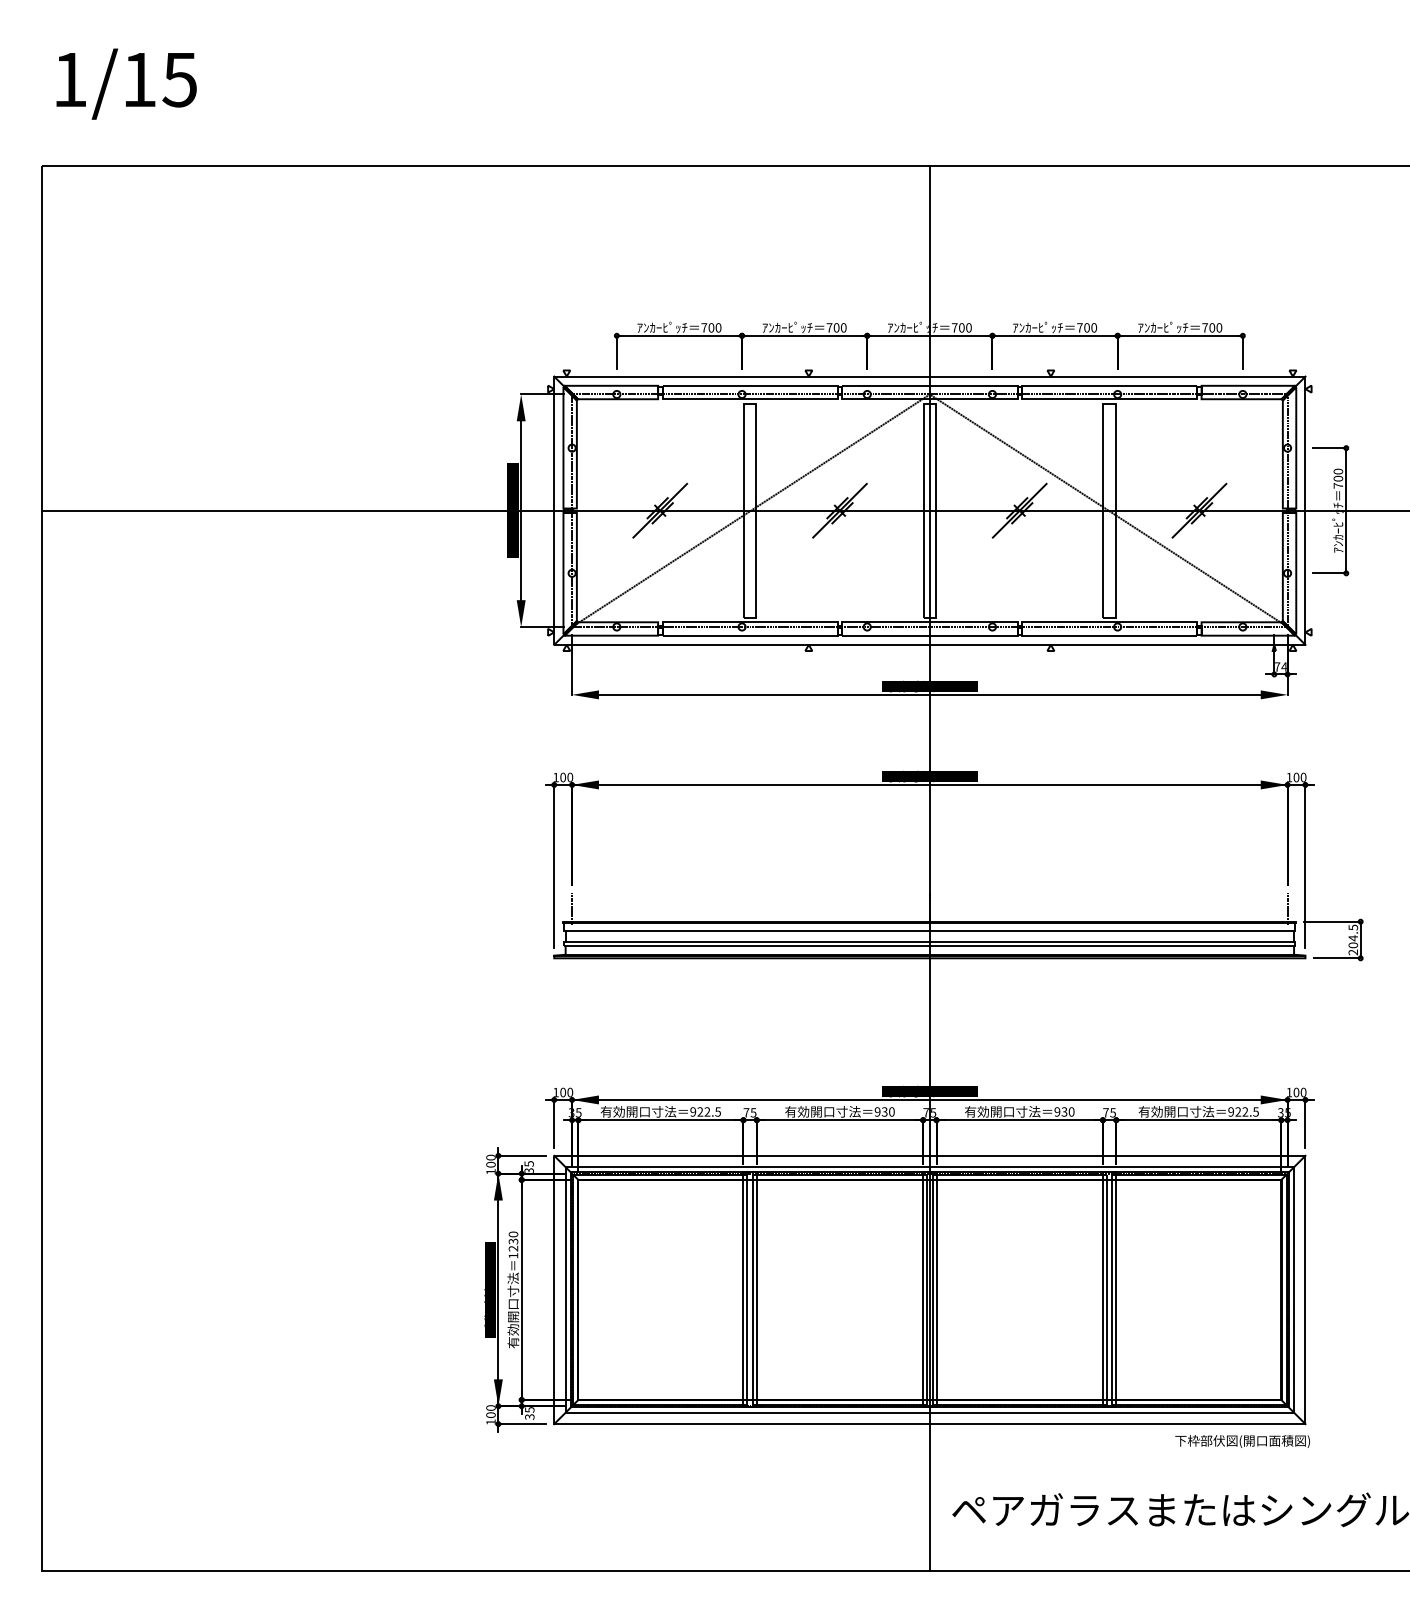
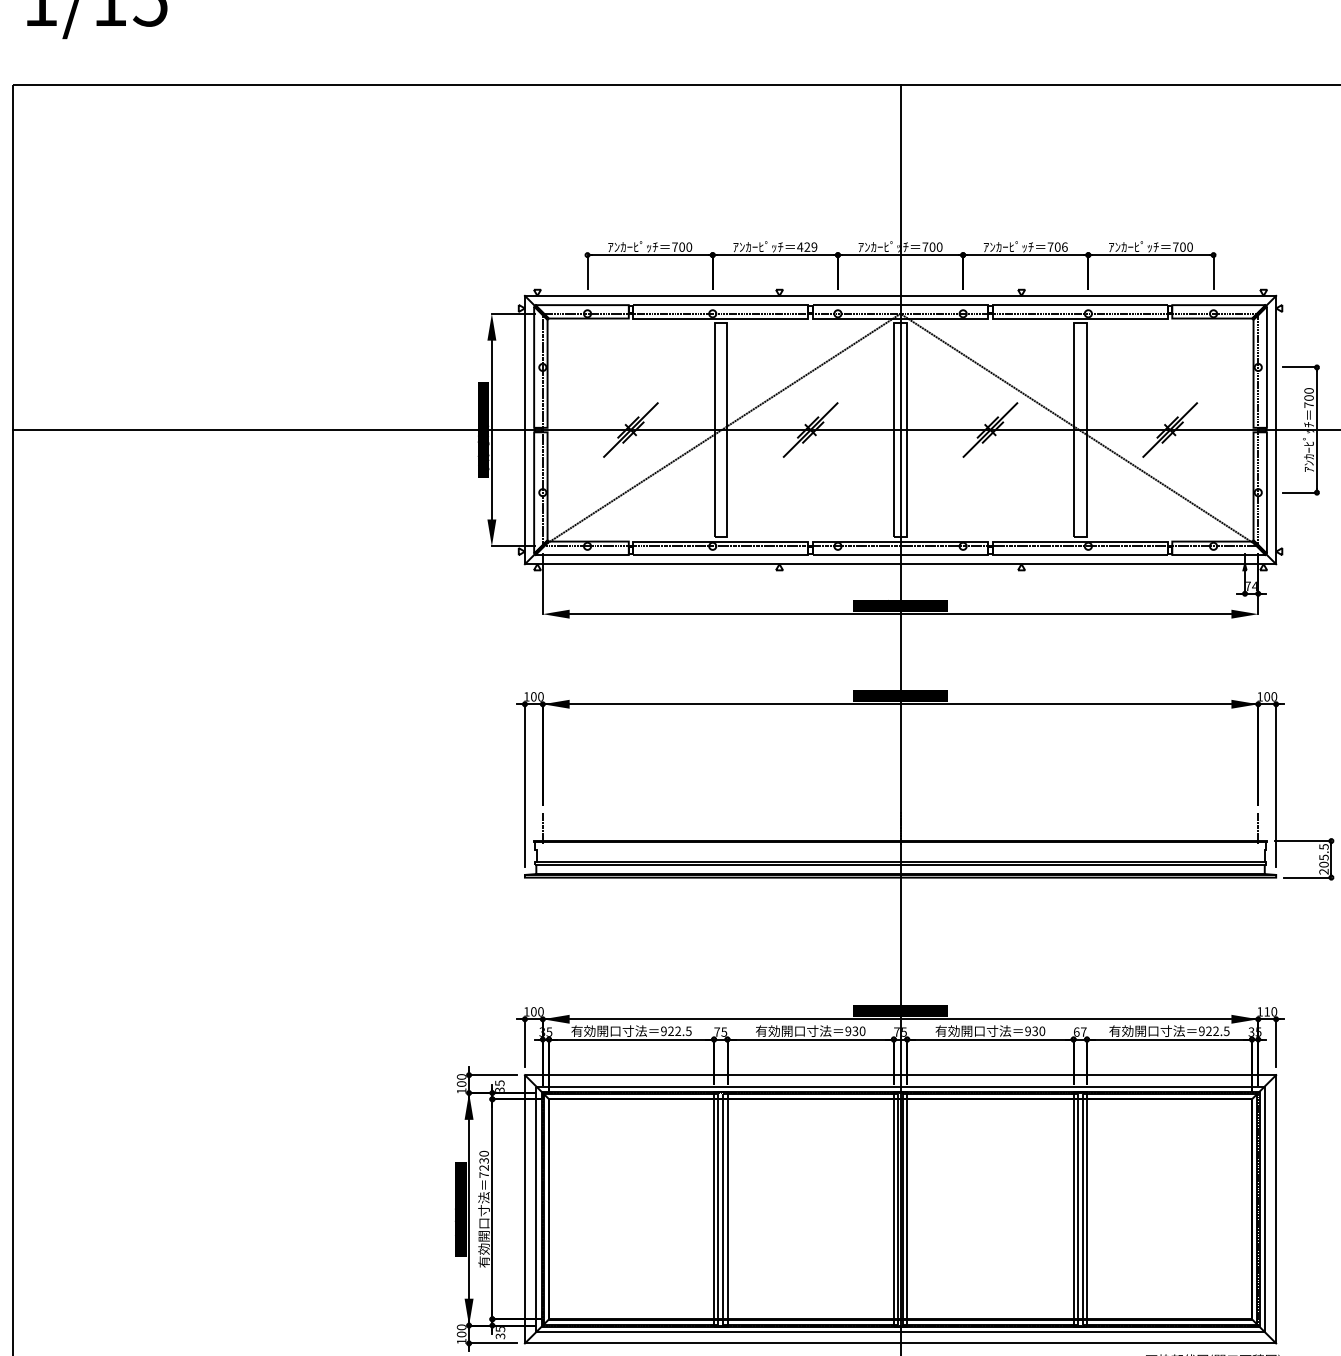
text: (836, 327) -> (807, 246), 700 -> 429
text: (1094, 327) -> (1065, 246), 700 -> 706
line: (929, 930) -> (900, 849), removed
text: (1353, 938) -> (1324, 857), 204.5 -> 205.5
text: (1296, 1092) -> (1267, 1011), 100 -> 110
text: (1109, 1112) -> (1080, 1031), 75 -> 67
text: (513, 1255) -> (484, 1174), 1230 -> 7230

